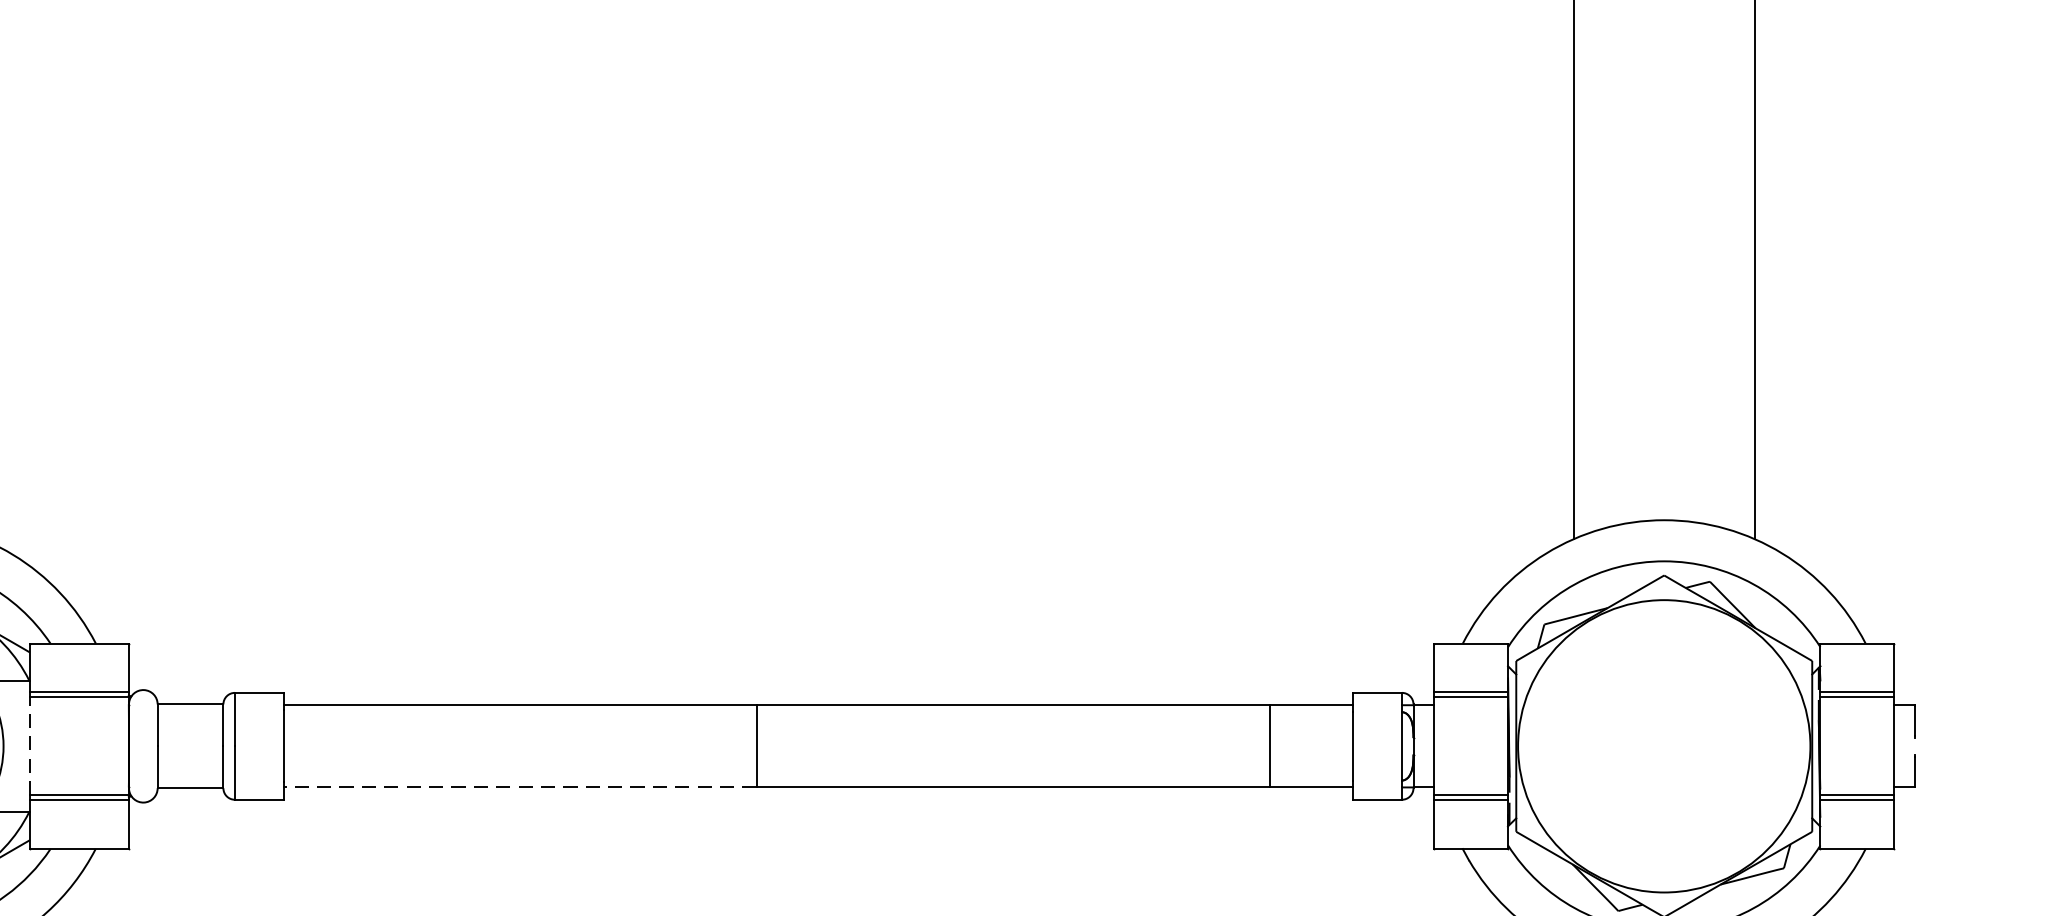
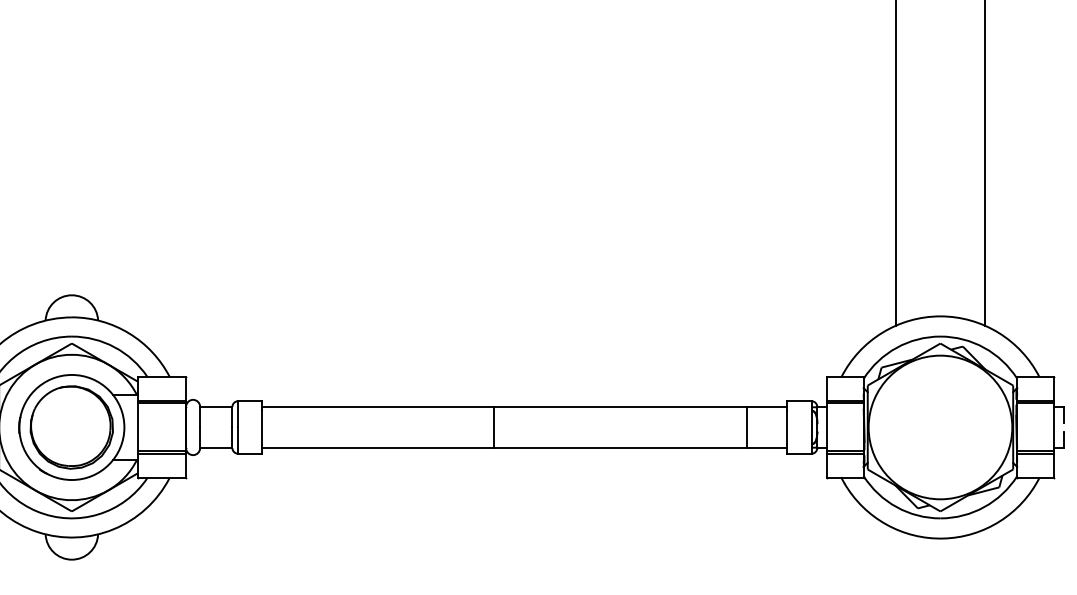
line: (30, 746) -> (137, 427), dashed -> solid
line: (518, 787) -> (377, 447), dashed -> solid

